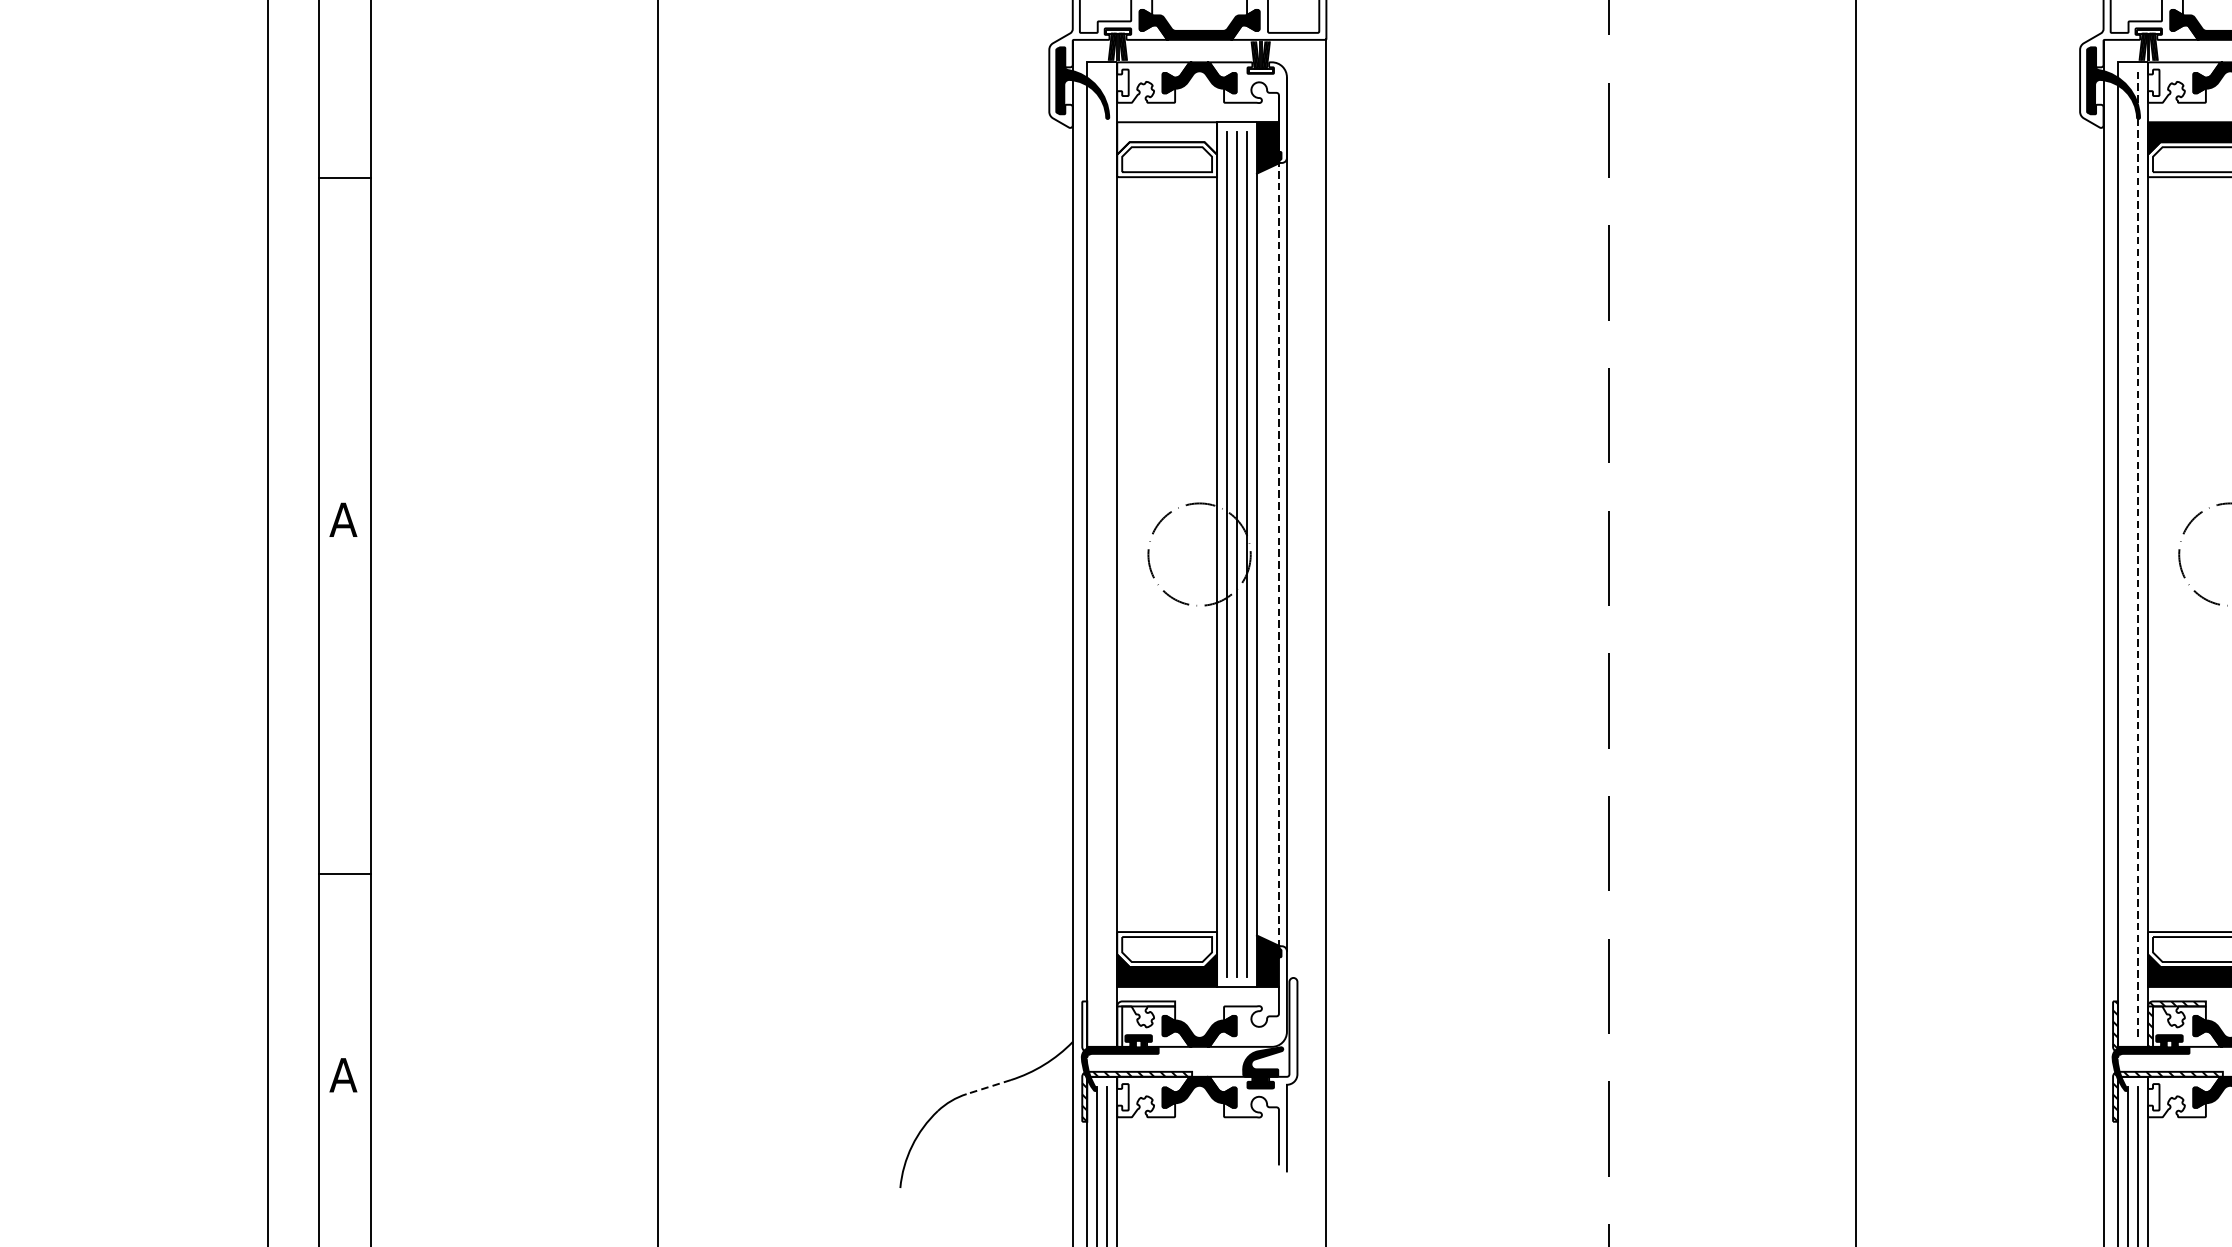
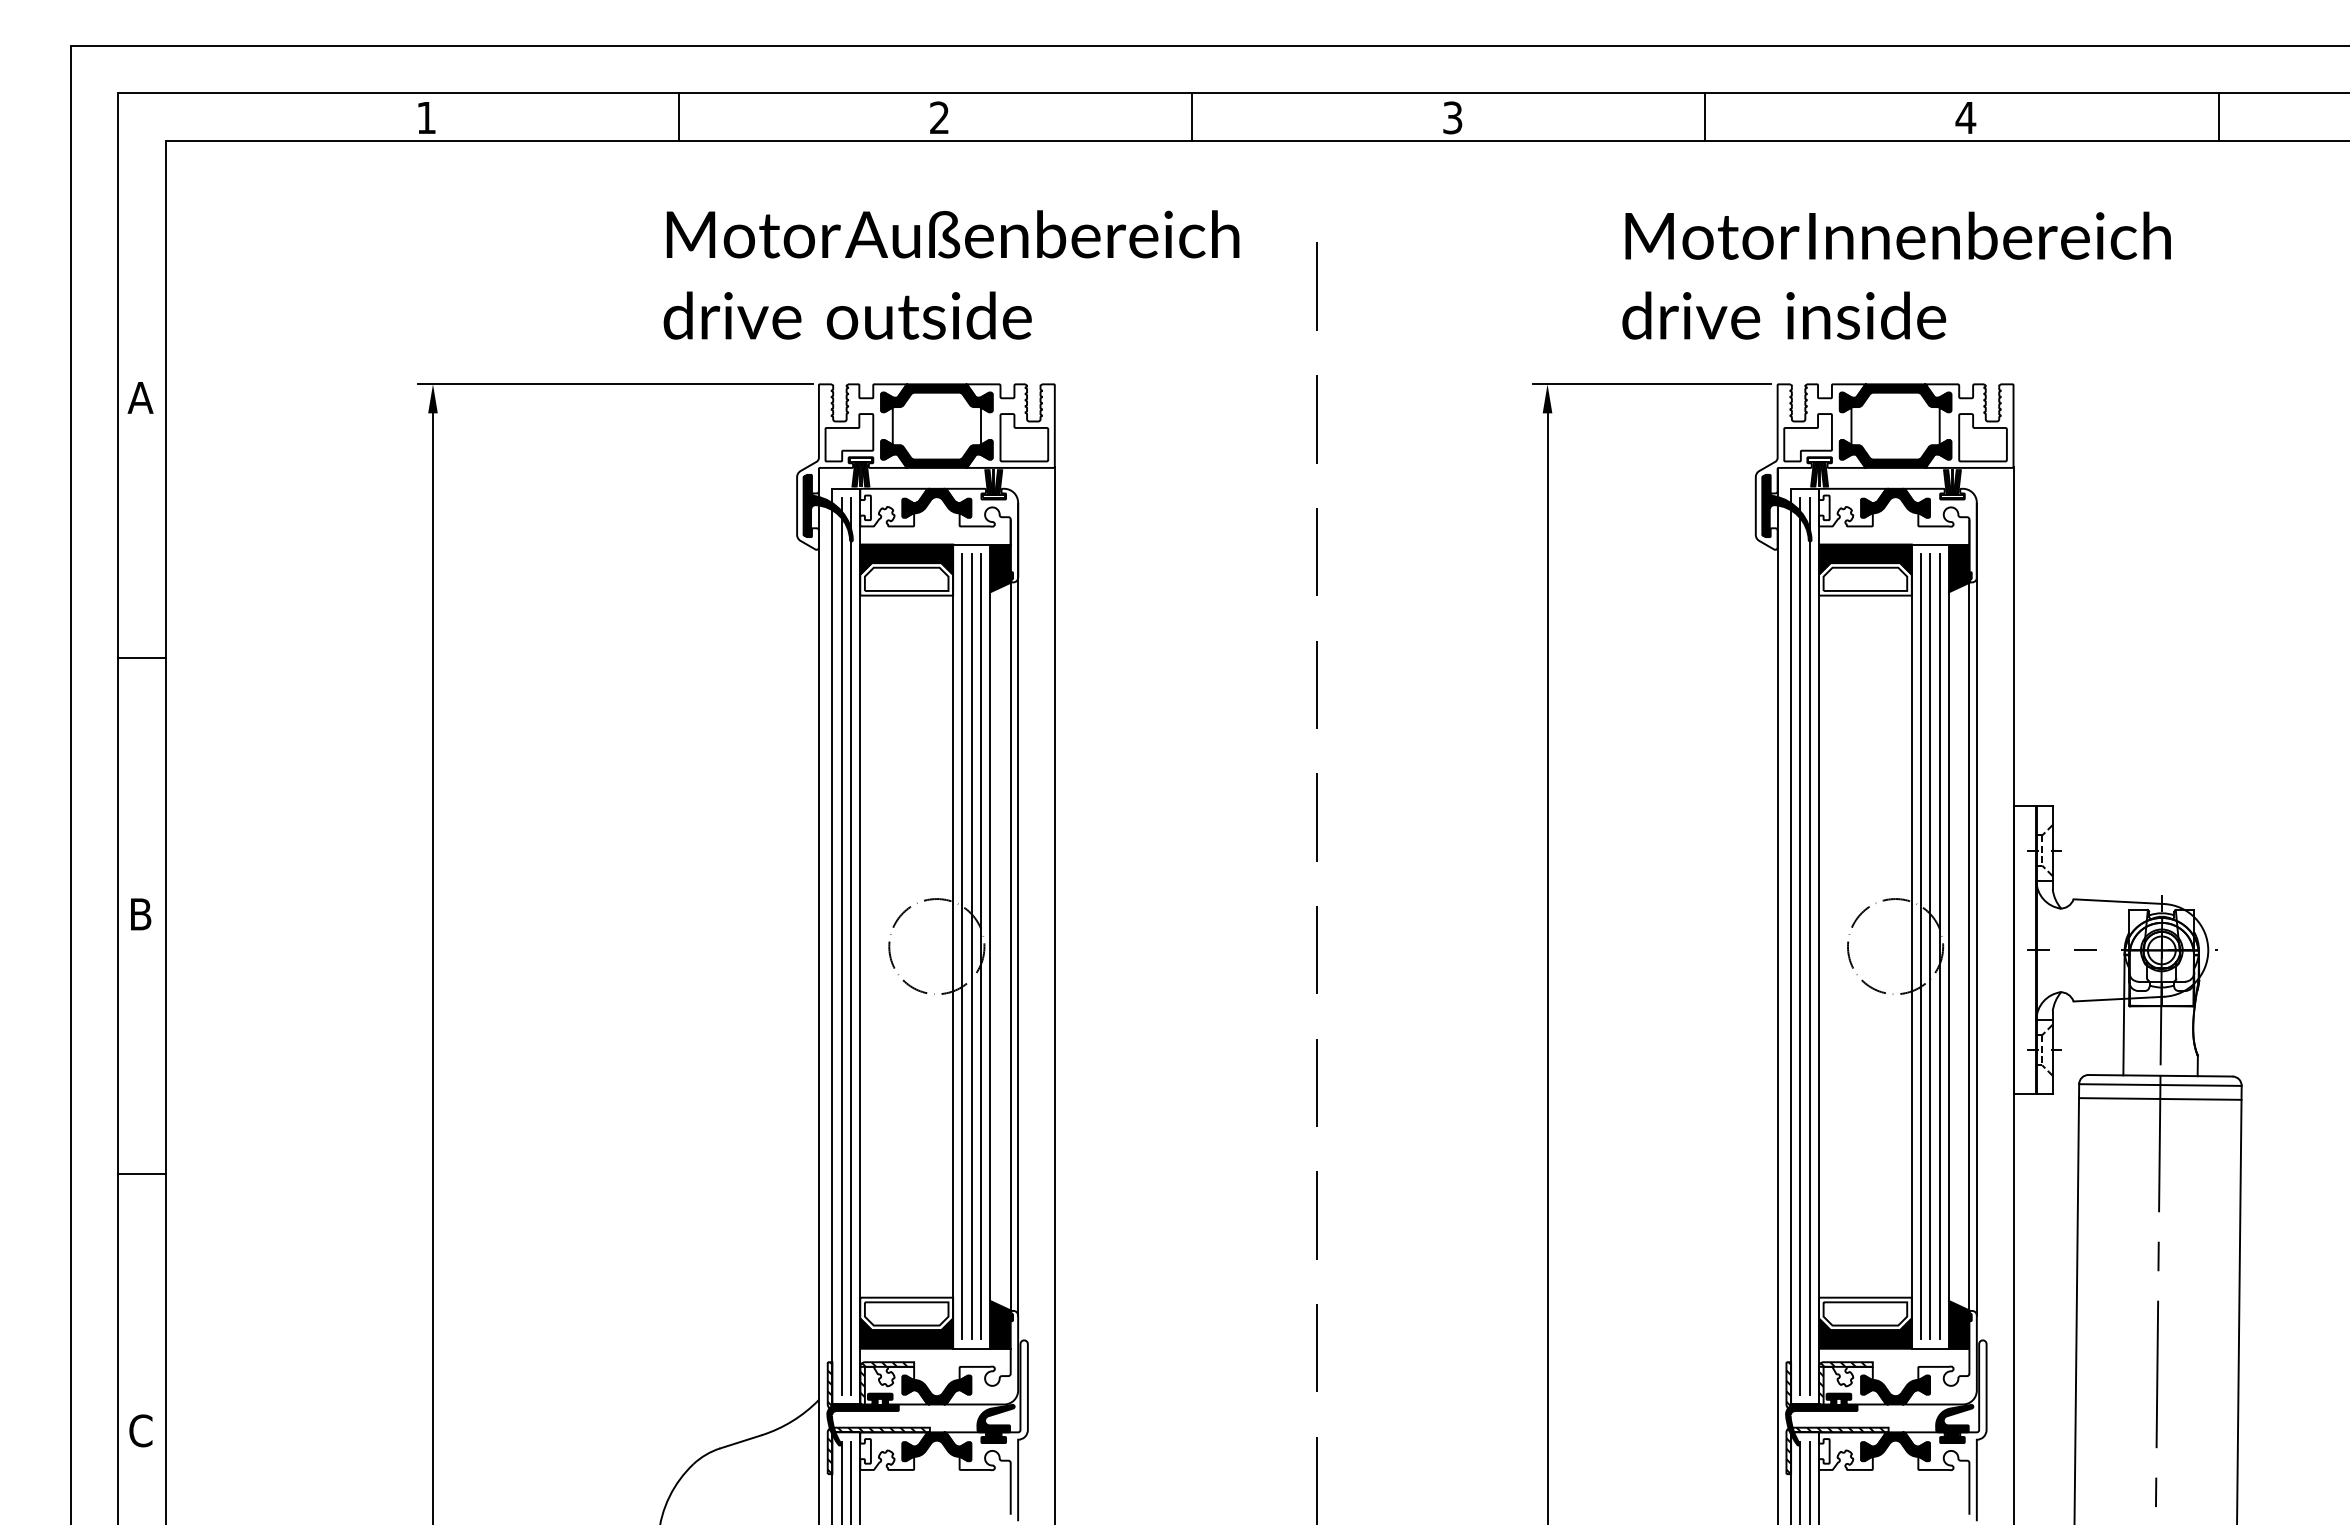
fill: (1166, 138) -> (906, 559), added
line: (345, 178) -> (142, 657), moved
text: (343, 520) -> (140, 914), A -> B
line: (1097, 554) -> (841, 946), added
line: (1106, 554) -> (850, 946), added
line: (1278, 554) -> (1010, 946), dashed -> solid
line: (2128, 554) -> (1800, 946), added
line: (2137, 554) -> (1809, 946), dashed -> solid
line: (345, 874) -> (142, 1174), moved
hatch: (1128, 1026) -> (870, 1385), added
text: (343, 1074) -> (140, 1430), A -> C
line: (988, 1086) -> (740, 1441), dashed -> solid

